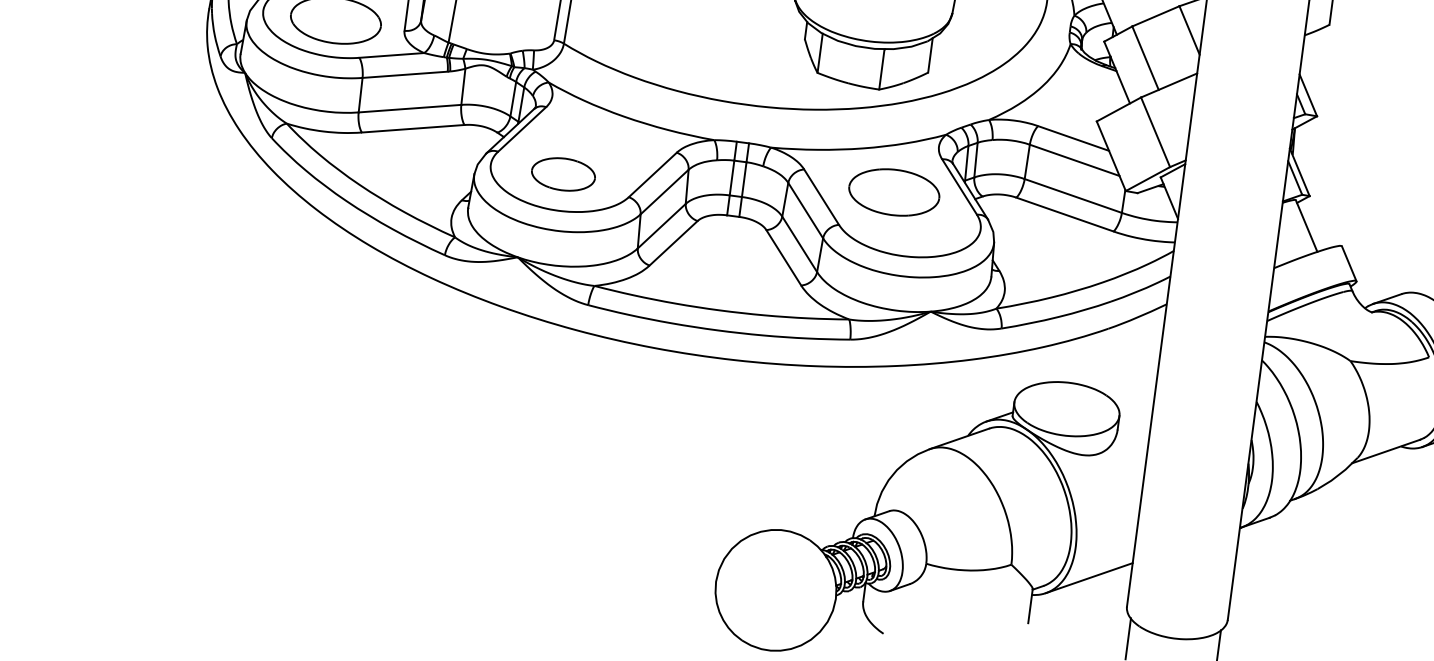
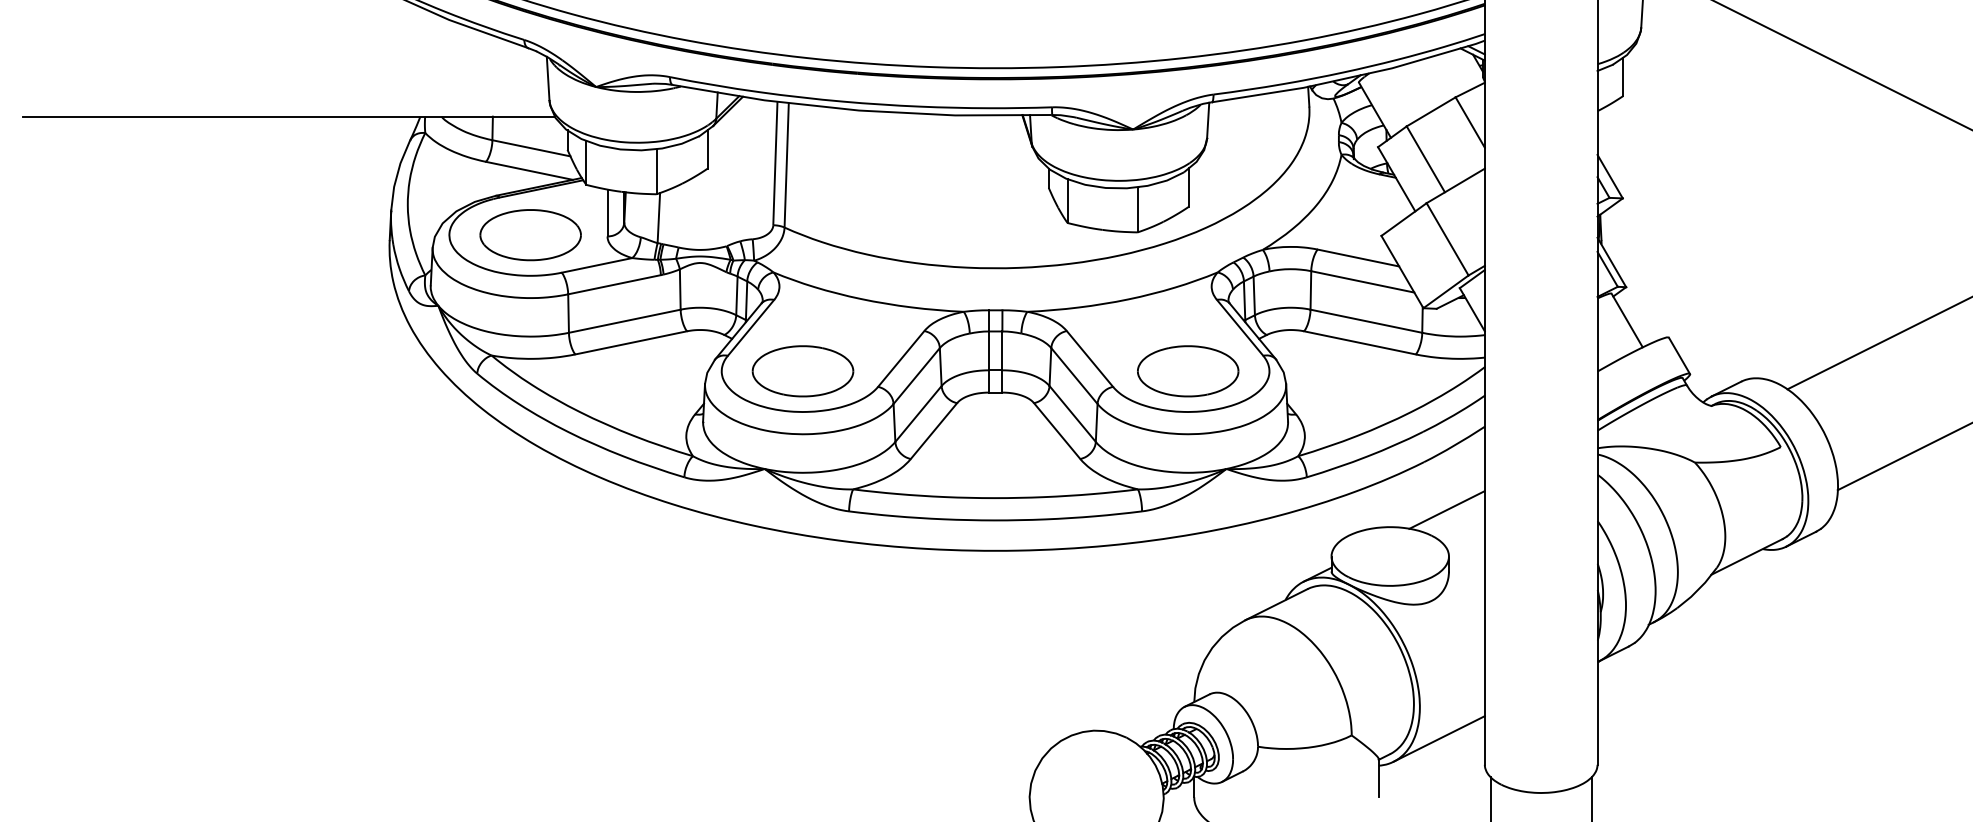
part: (563, 174) -> (802, 371), size x1.43
part: (894, 192) -> (1188, 371), moved
line: (1122, 373) -> (1446, 509), added

